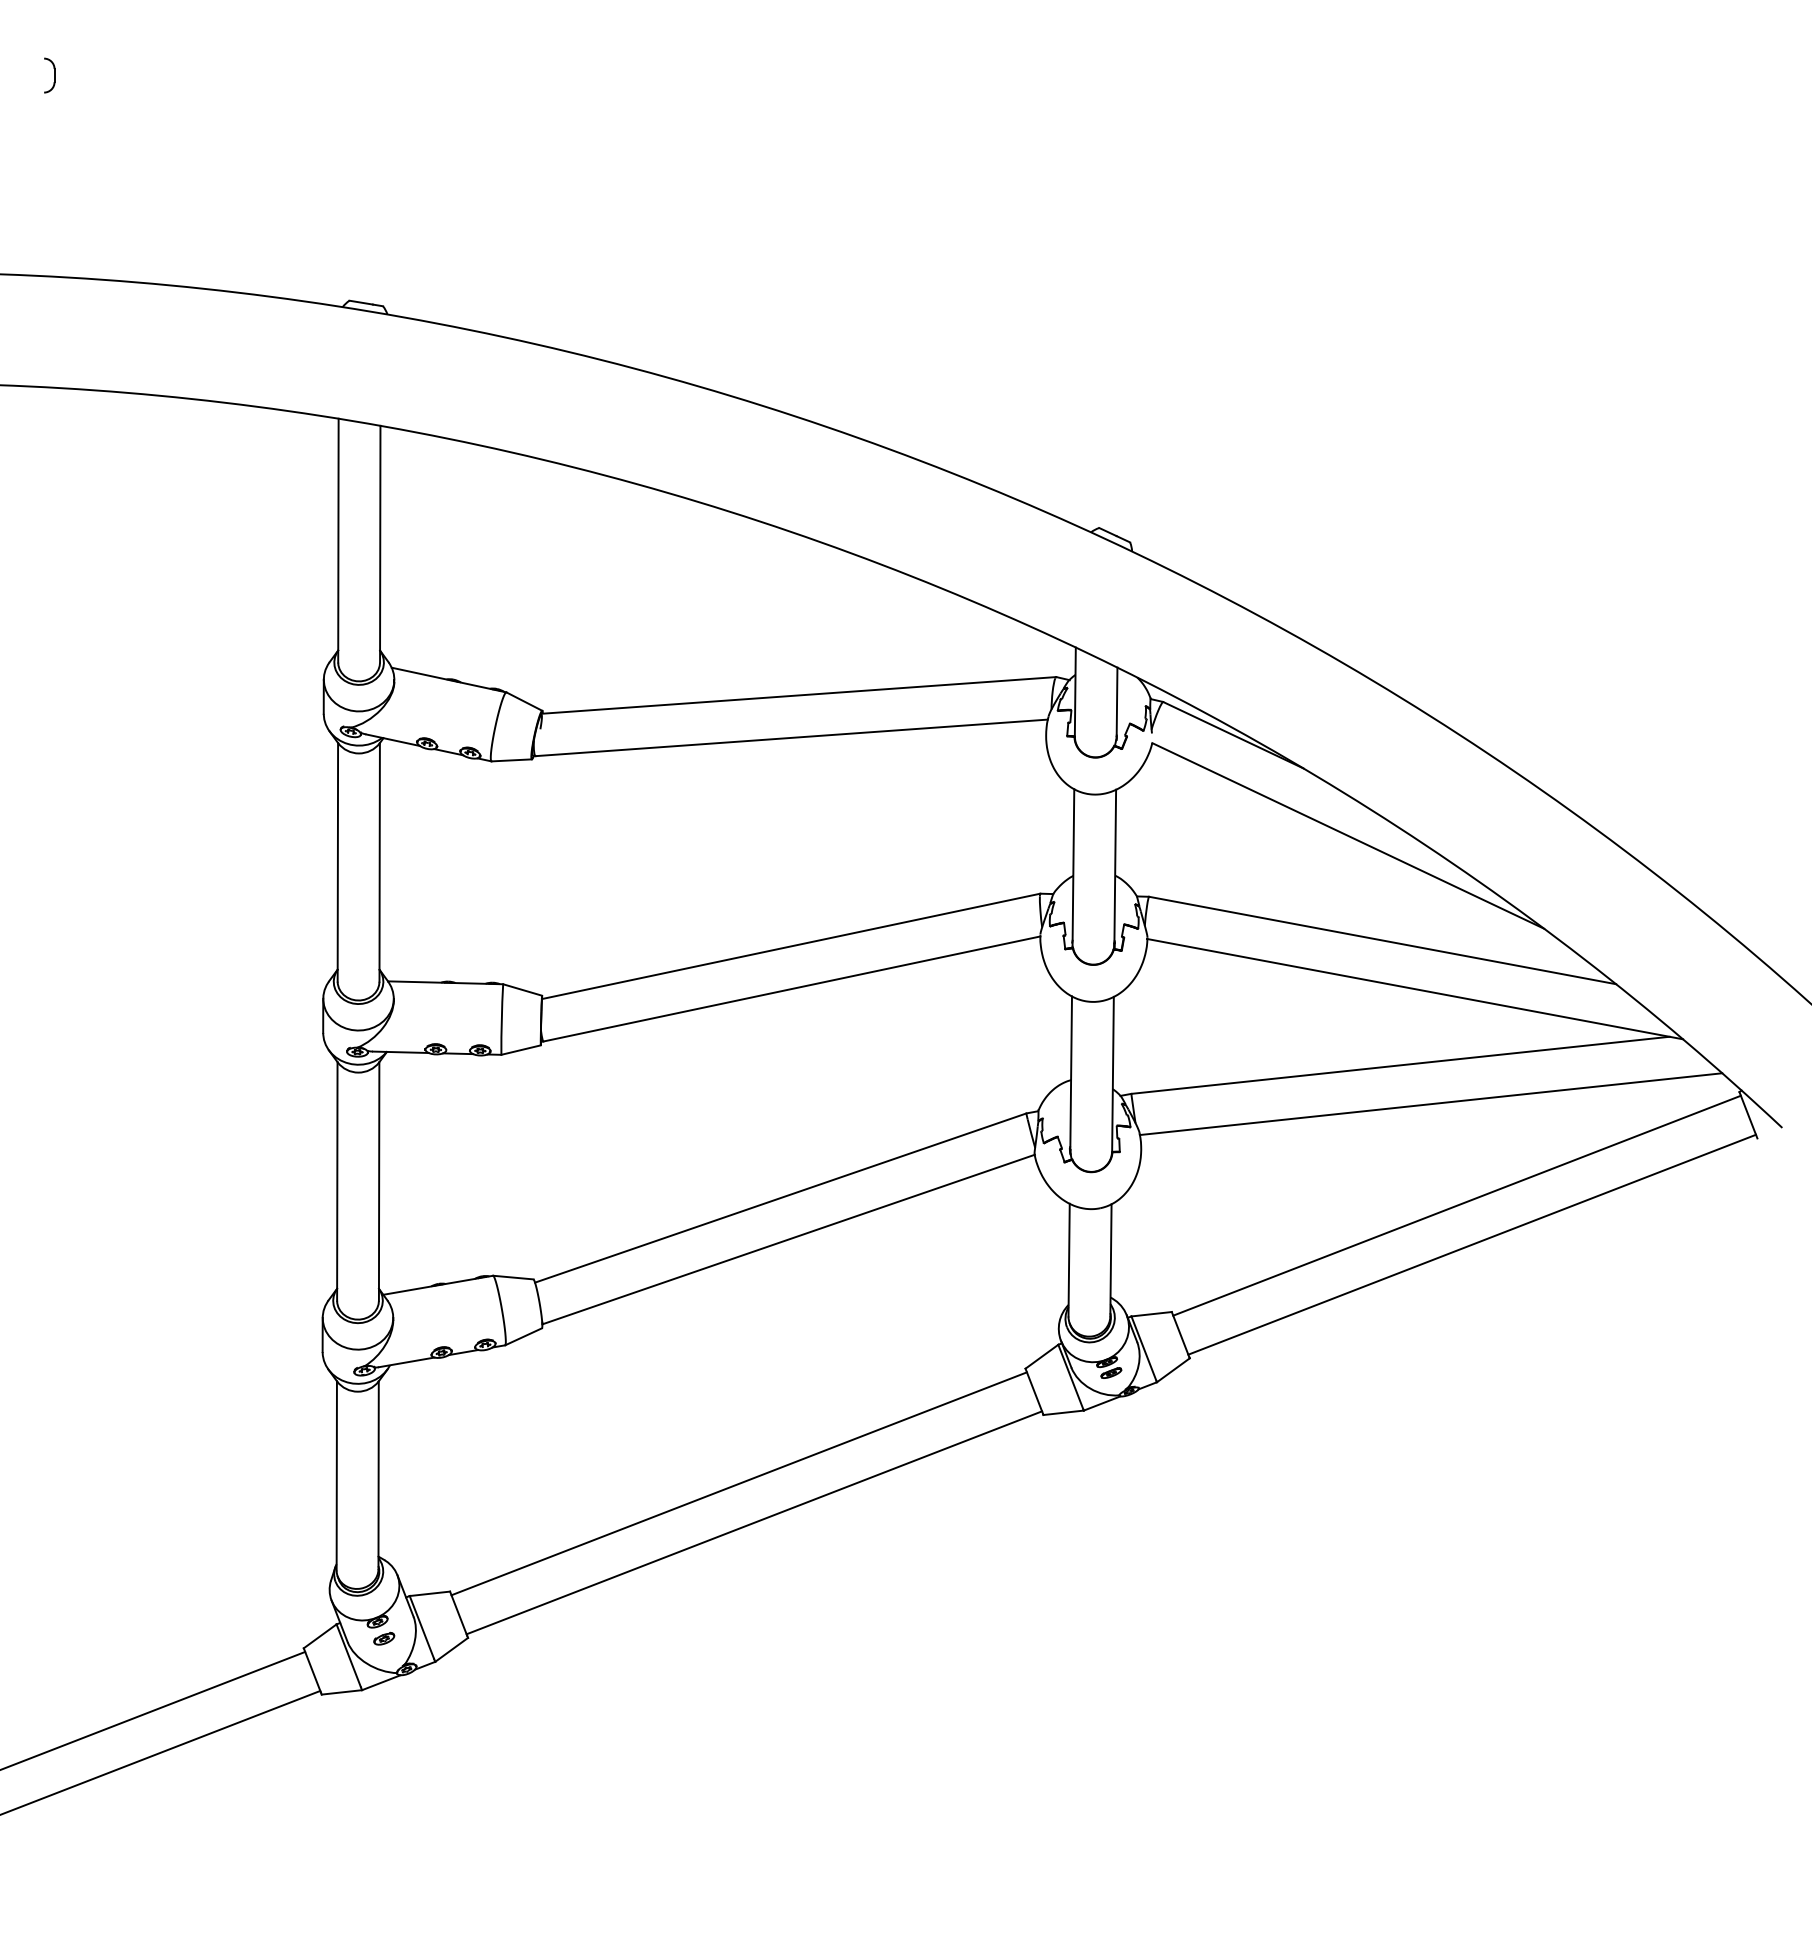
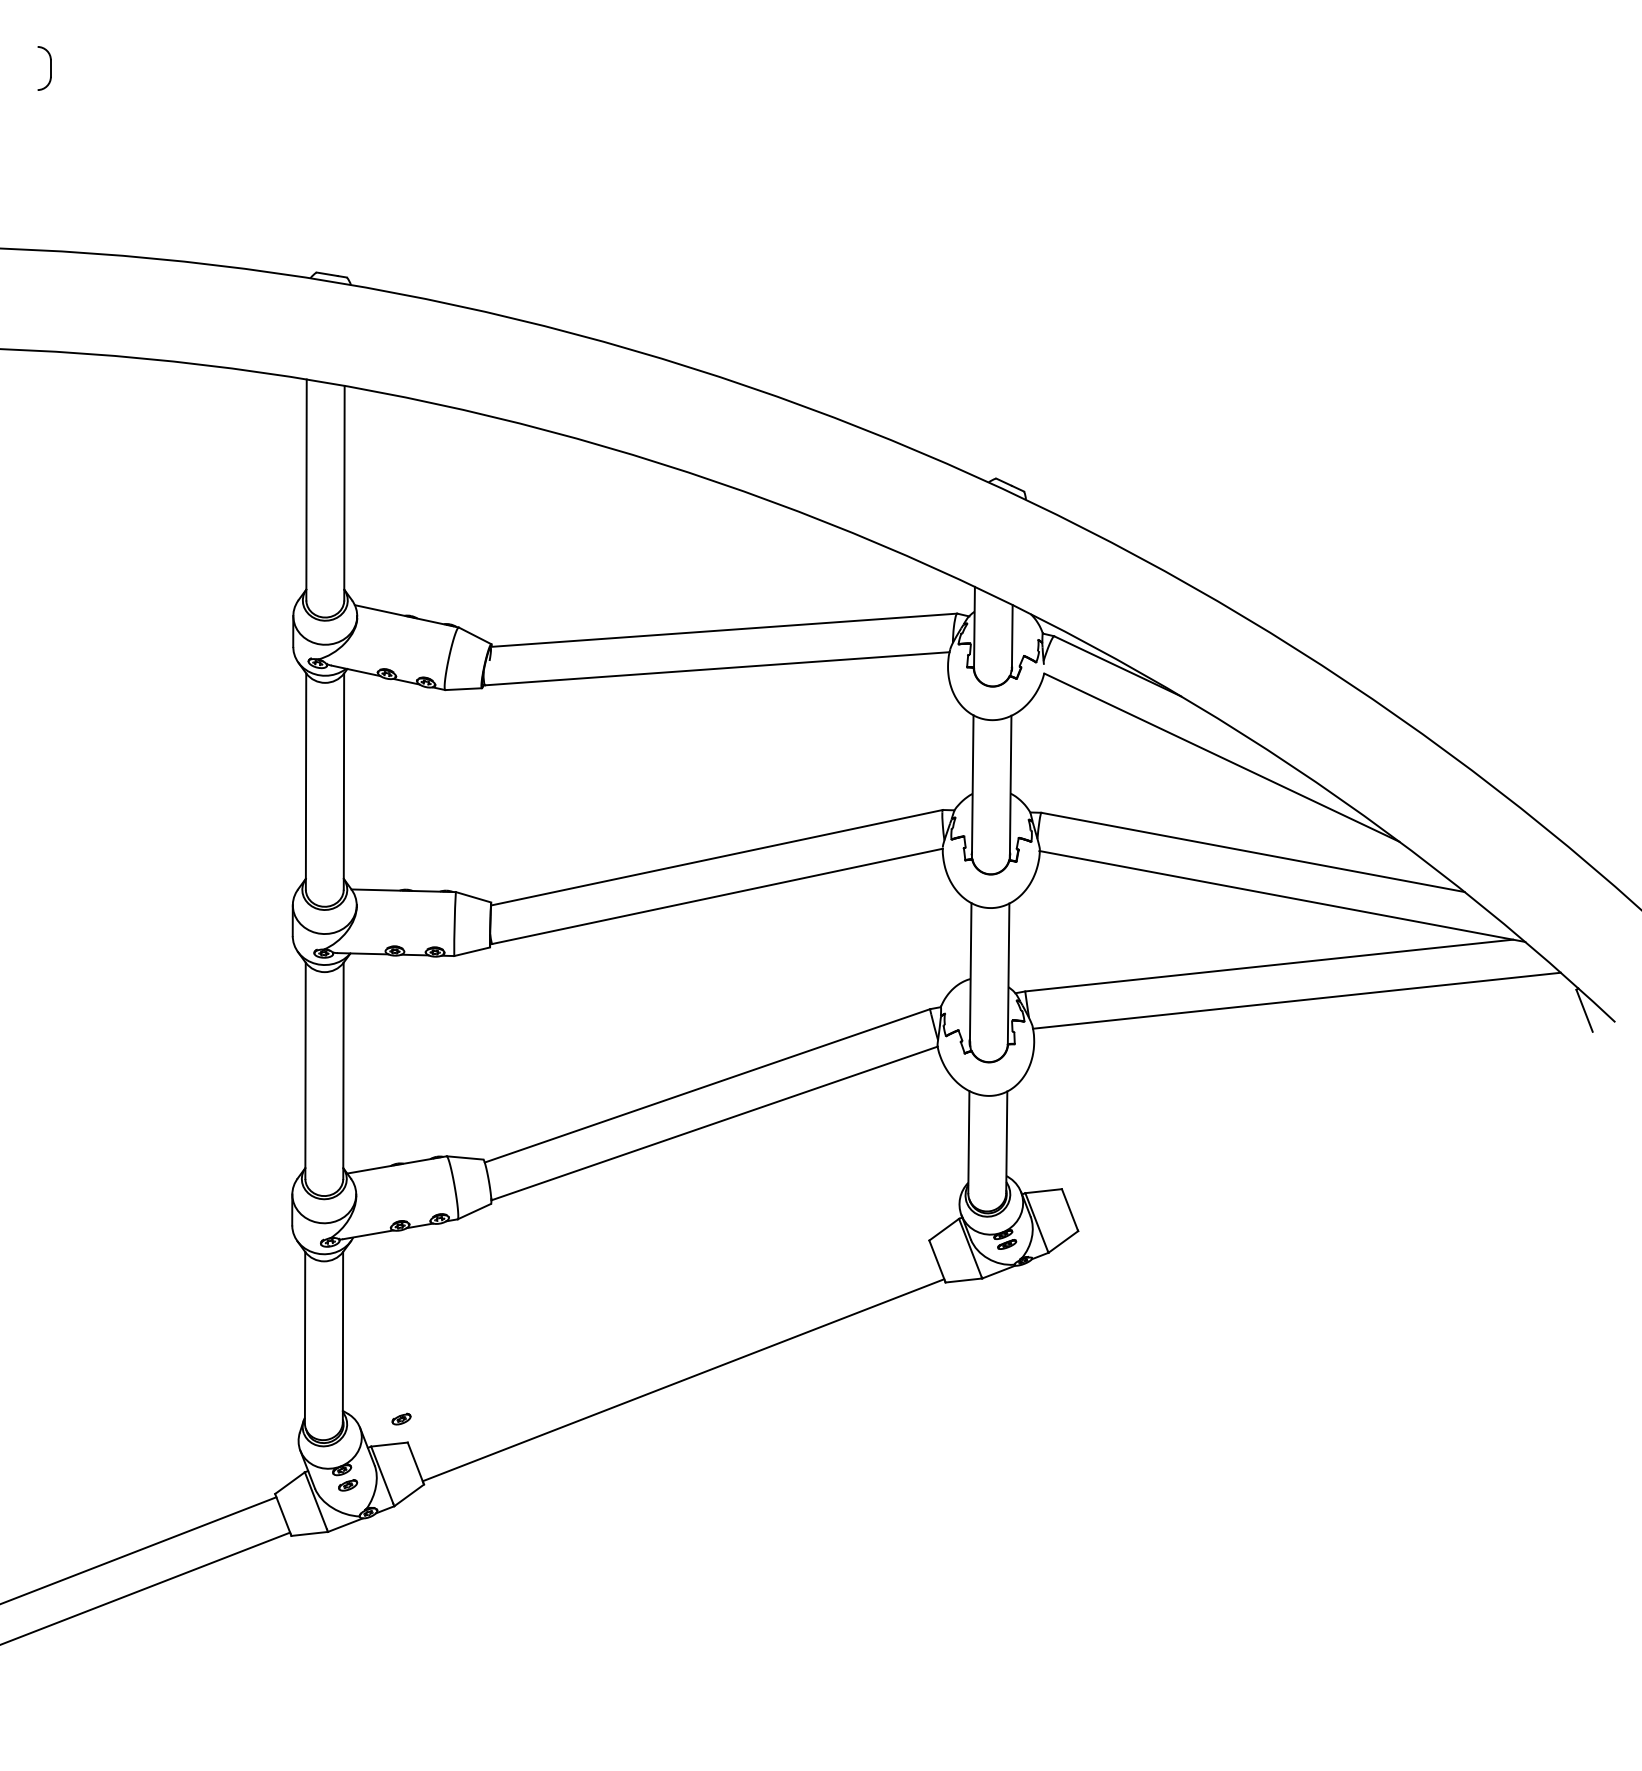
part: (49, 75) -> (44, 68), size x1.4
line: (1456, 1205) -> (1319, 1092), removed
line: (1472, 1244) -> (1334, 1127), removed
line: (738, 1483) -> (669, 1344), removed
part: (443, 1565) -> (401, 1418), added

